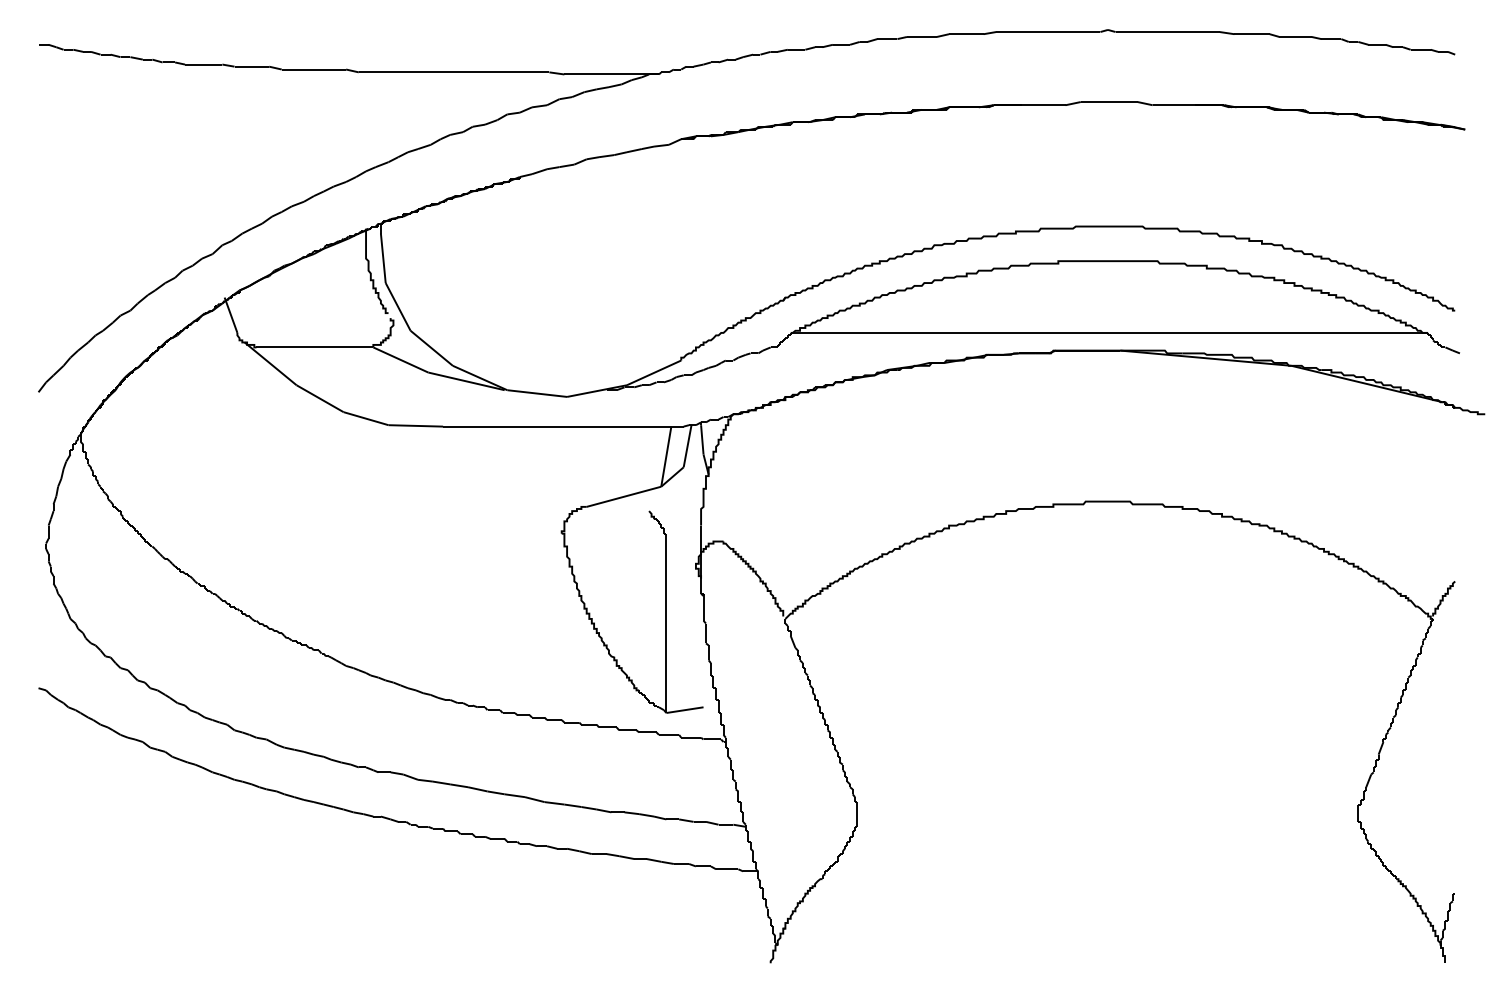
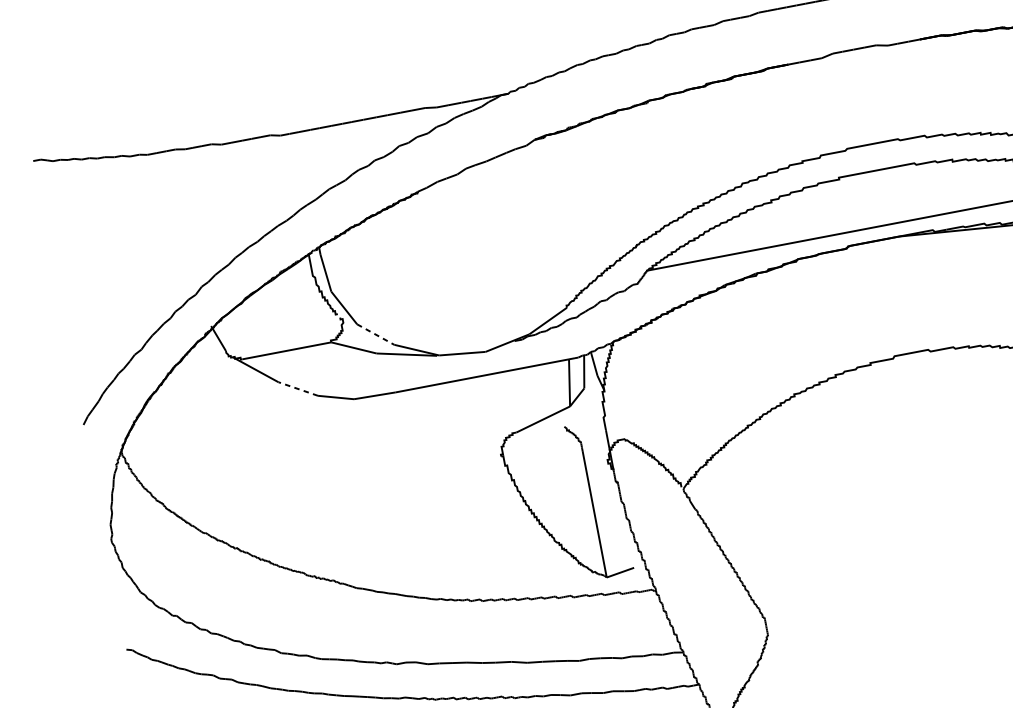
line: (432, 348) -> (376, 334), solid -> dashed
line: (319, 398) -> (297, 388), solid -> dashed

